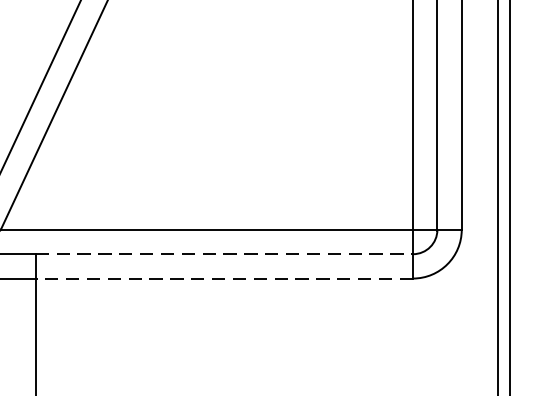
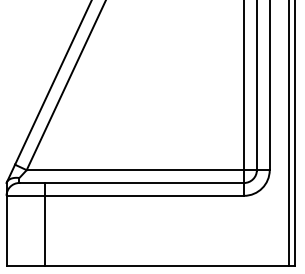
line: (226, 255) -> (145, 183), dashed -> solid
line: (224, 277) -> (144, 195), dashed -> solid

